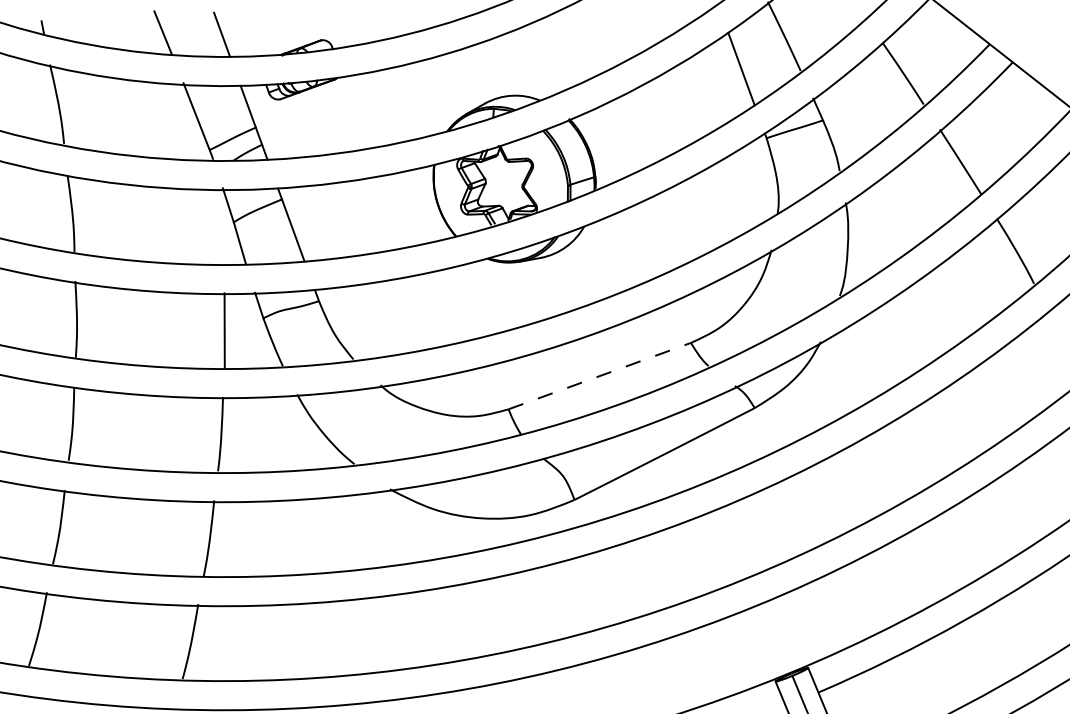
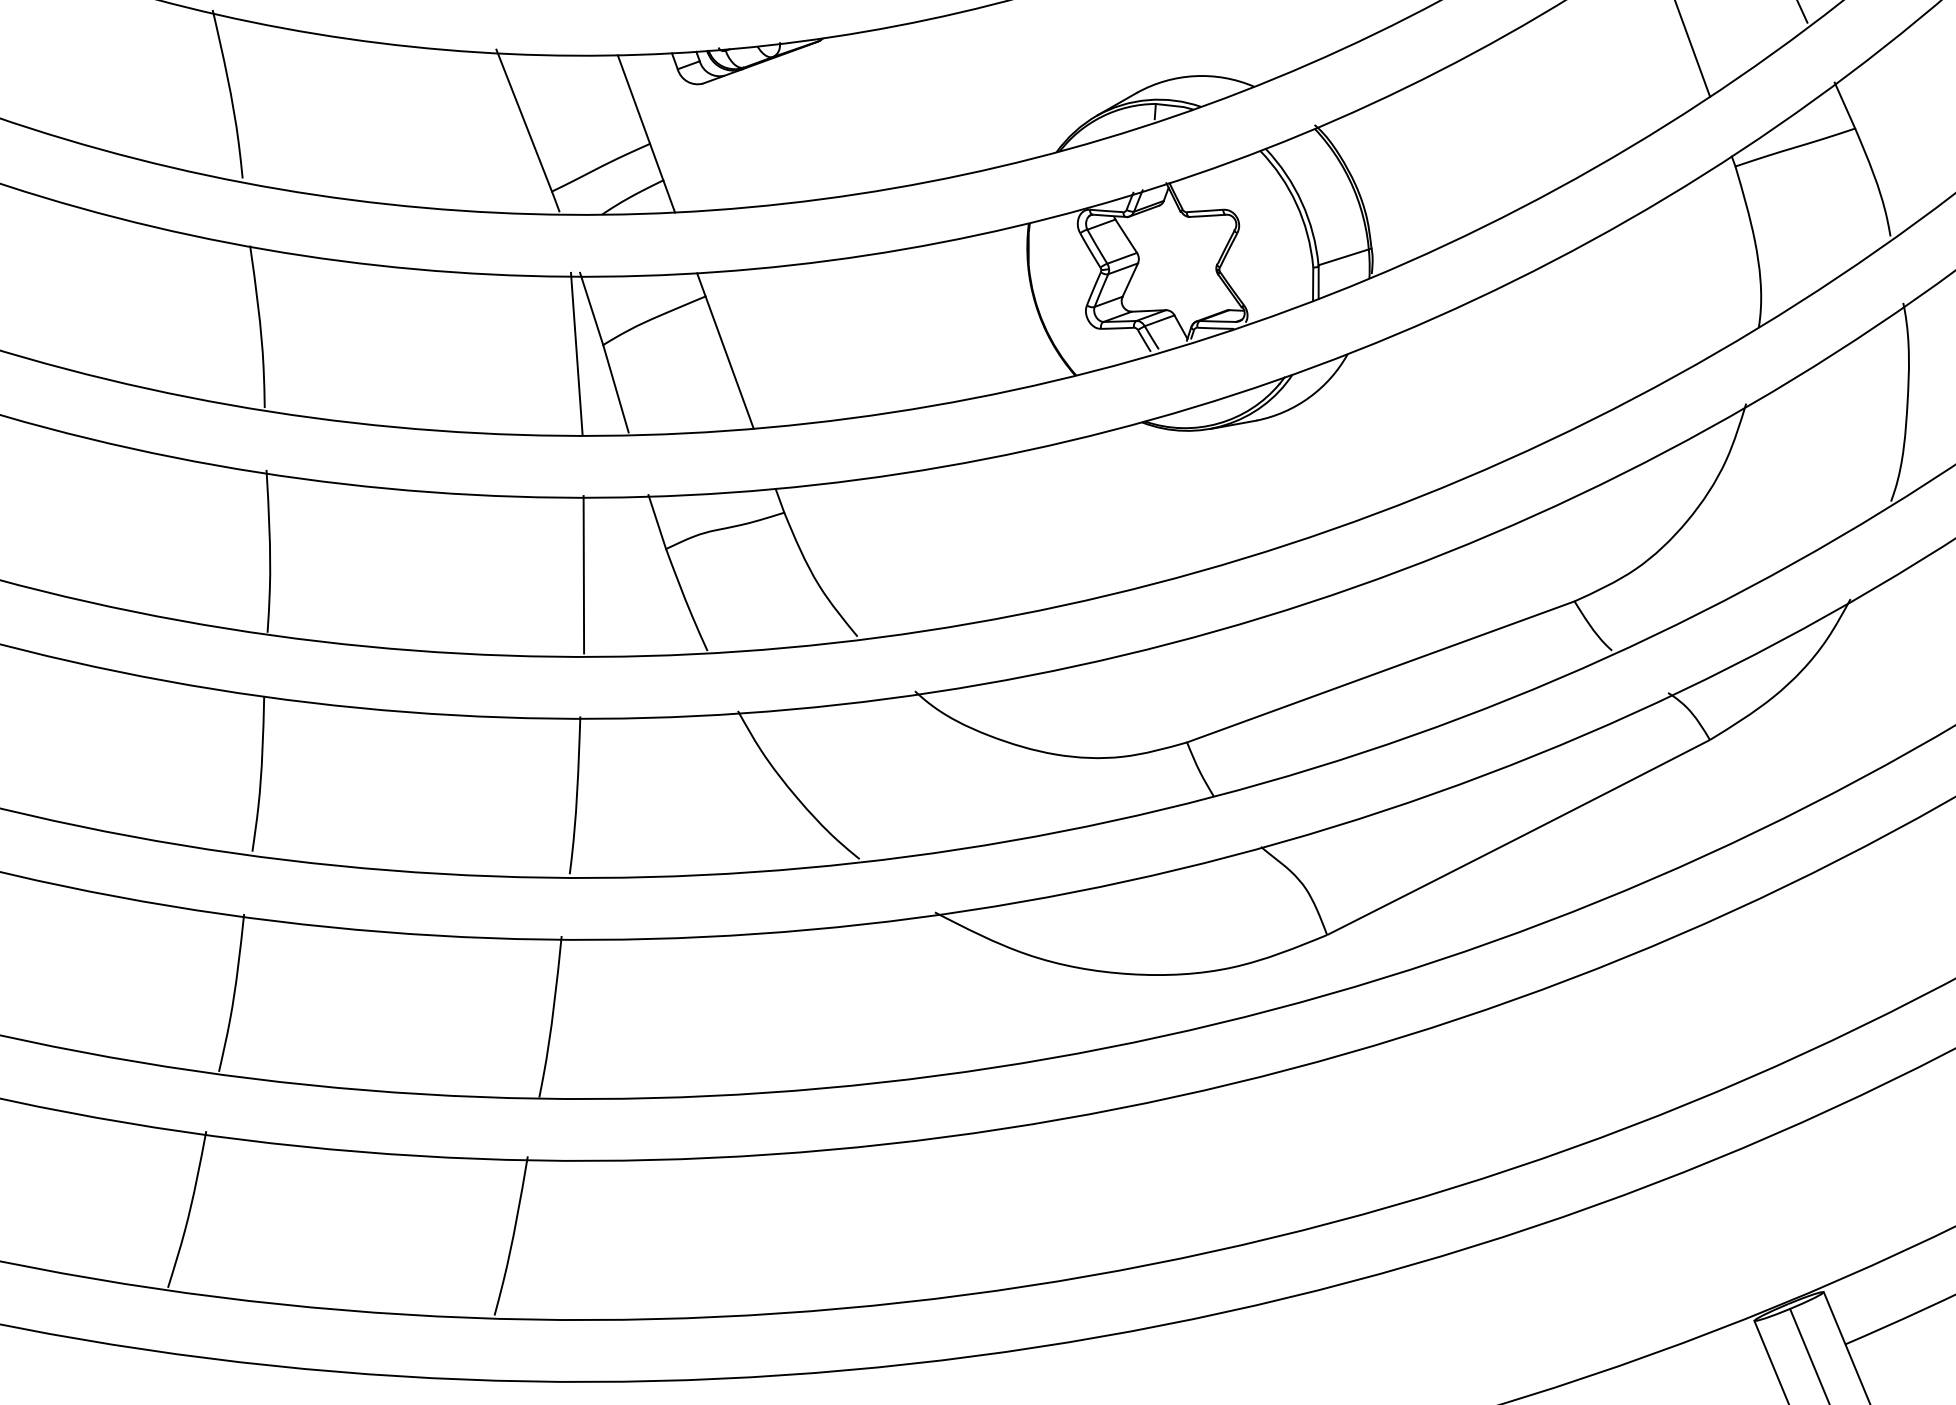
line: (221, 226) -> (577, 354), added
line: (600, 375) -> (1382, 670), dashed -> solid

